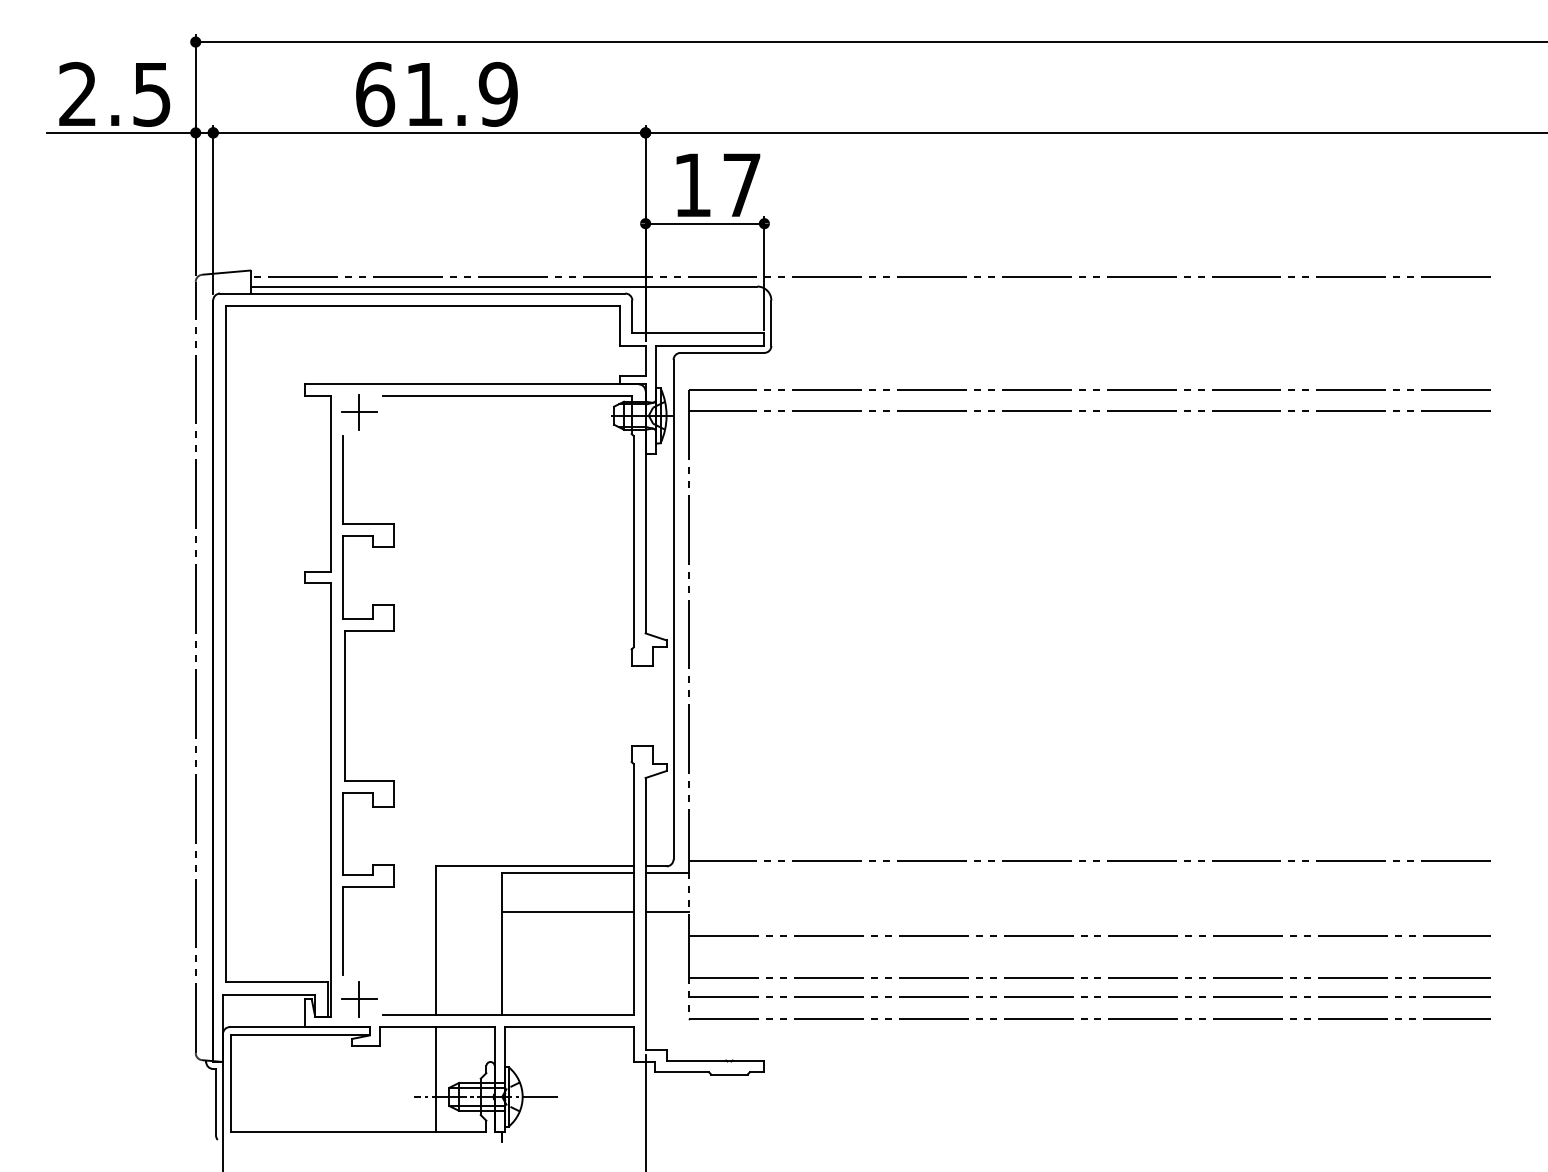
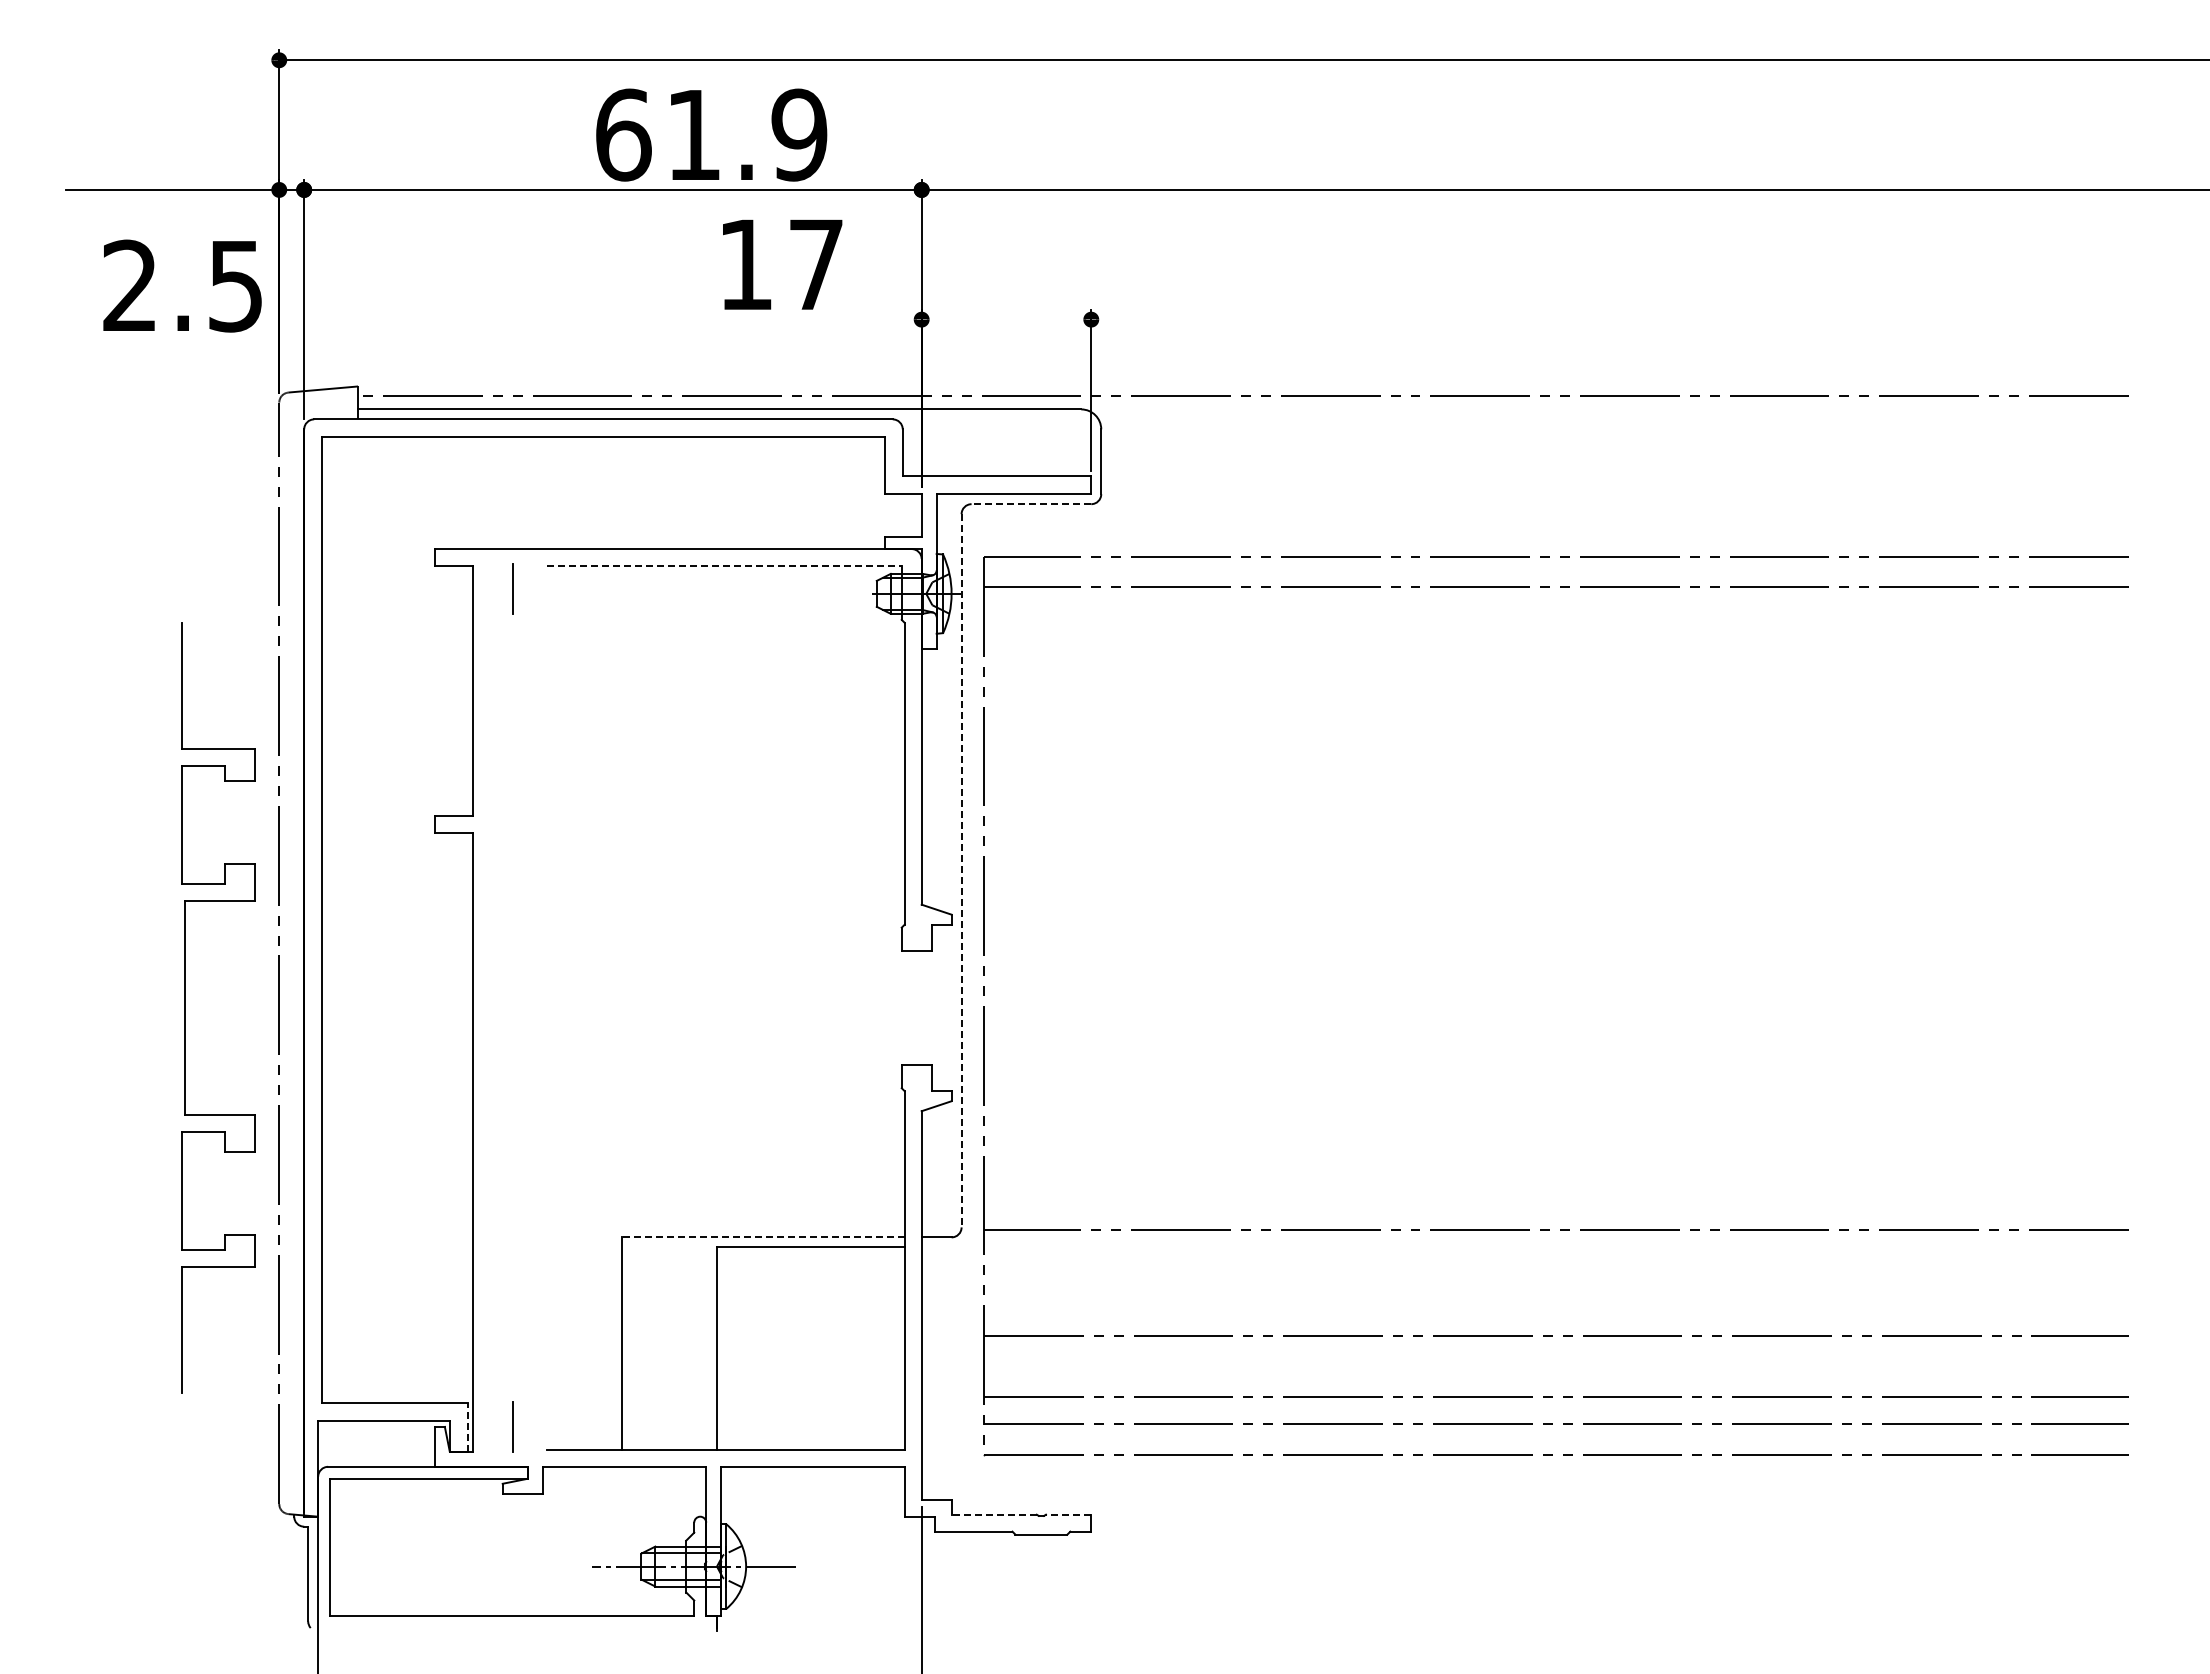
text: (114, 94) -> (182, 285), moved
text: (436, 94) -> (711, 134), moved
text: (718, 185) -> (782, 264), moved
line: (705, 223) -> (1006, 319), removed
line: (722, 353) -> (1031, 504), solid -> dashed
line: (507, 396) -> (724, 566), solid -> dashed
line: (359, 411) -> (512, 588), removed
line: (673, 609) -> (961, 870), solid -> dashed
part: (345, 705) -> (185, 1007), moved
line: (534, 866) -> (763, 1237), solid -> dashed
line: (667, 873) -> (952, 1247), removed
line: (567, 911) -> (810, 1302), removed
line: (667, 911) -> (952, 1302), removed
line: (327, 998) -> (467, 1426), solid -> dashed
line: (359, 998) -> (512, 1426), removed
line: (696, 1060) -> (994, 1514), solid -> dashed
line: (748, 1060) -> (1068, 1514), solid -> dashed
line: (436, 1079) -> (622, 1541), removed

